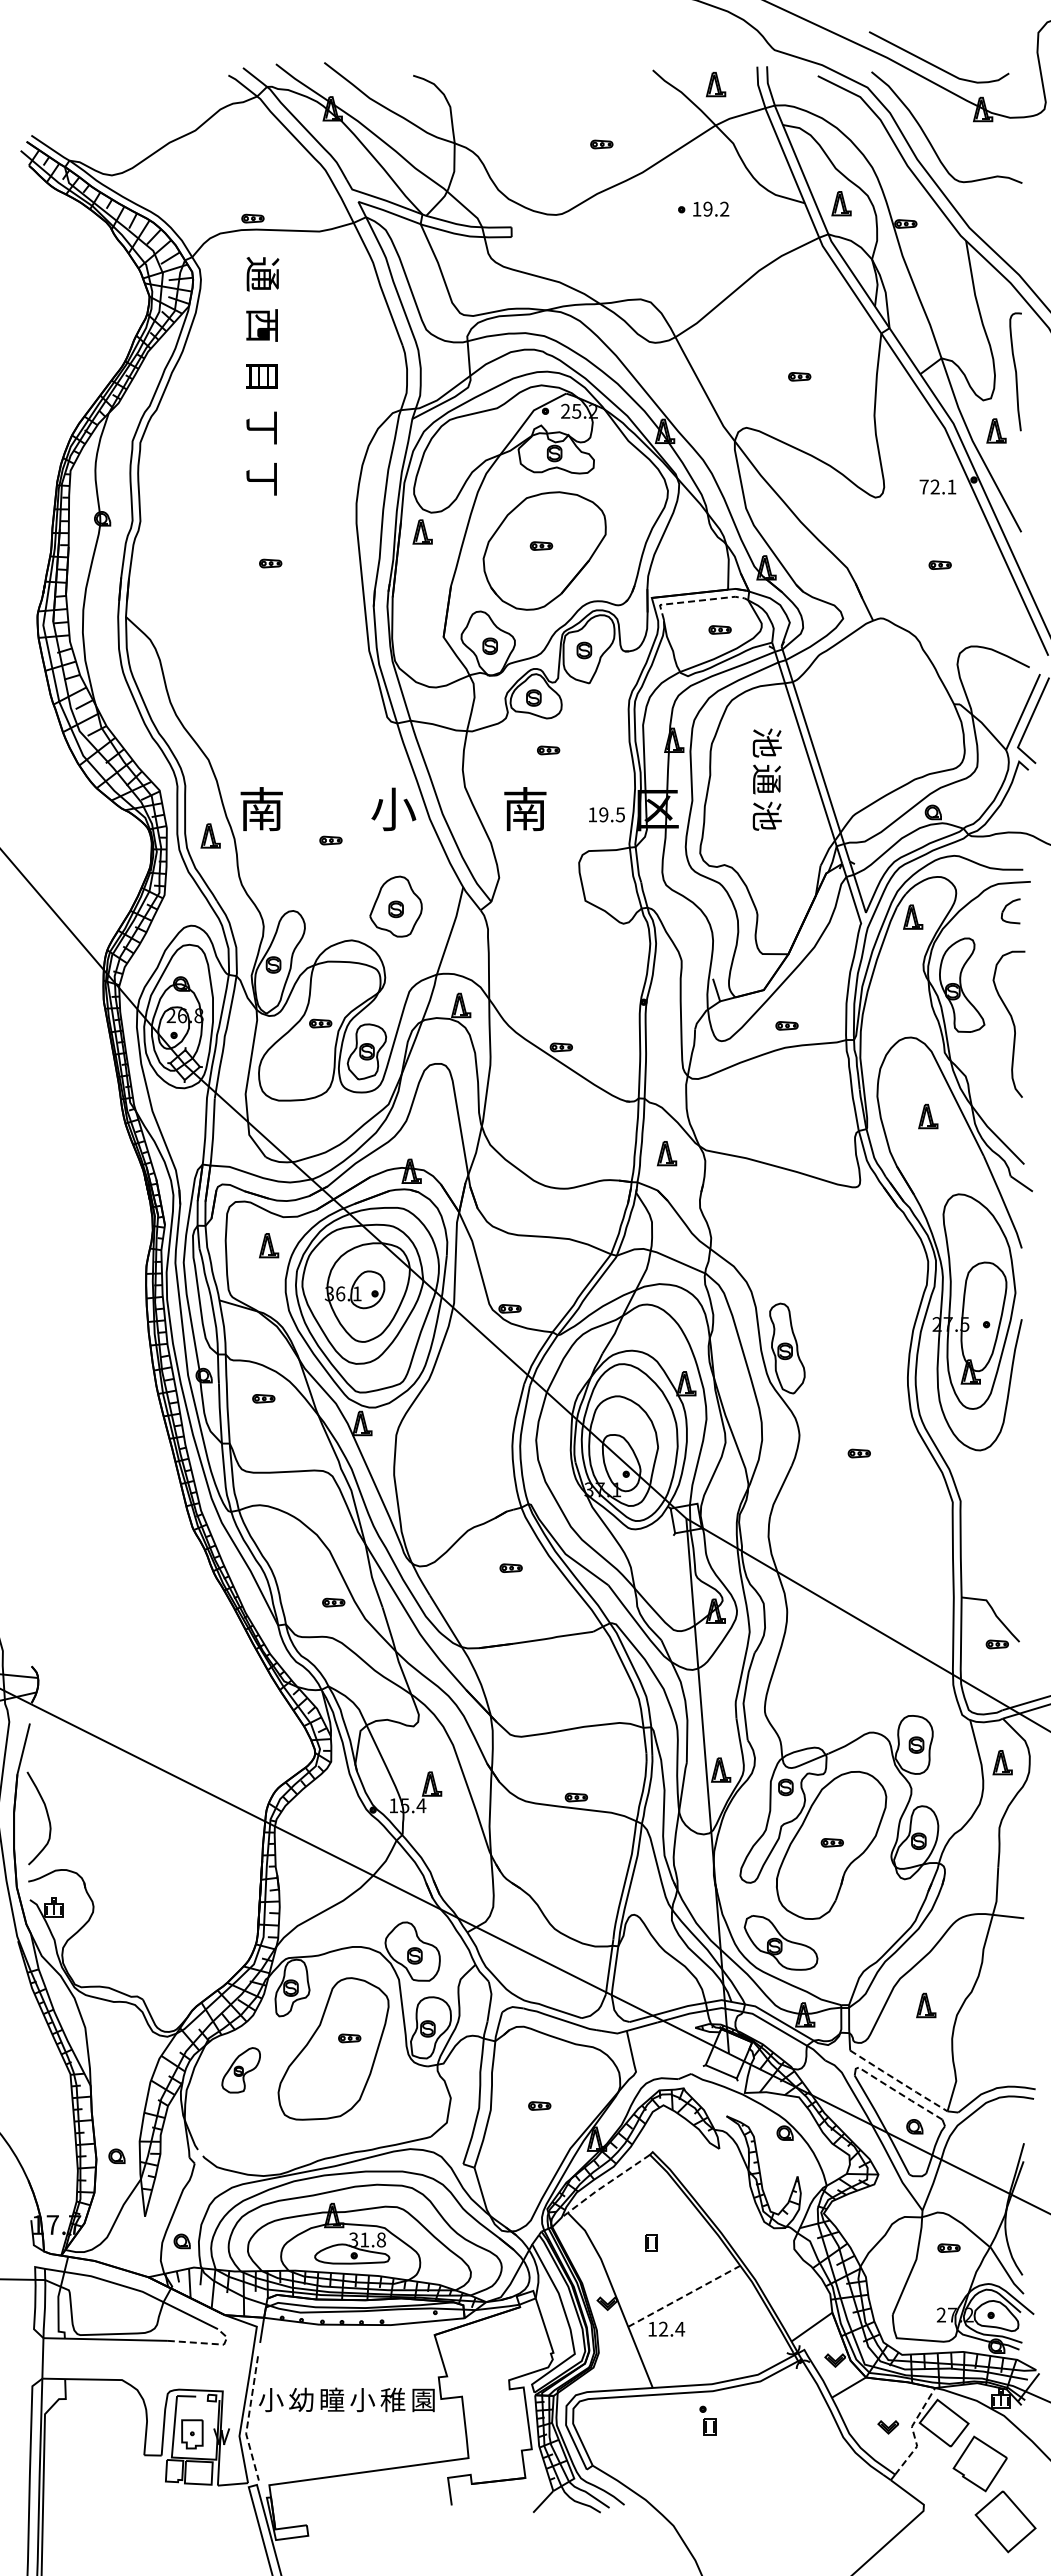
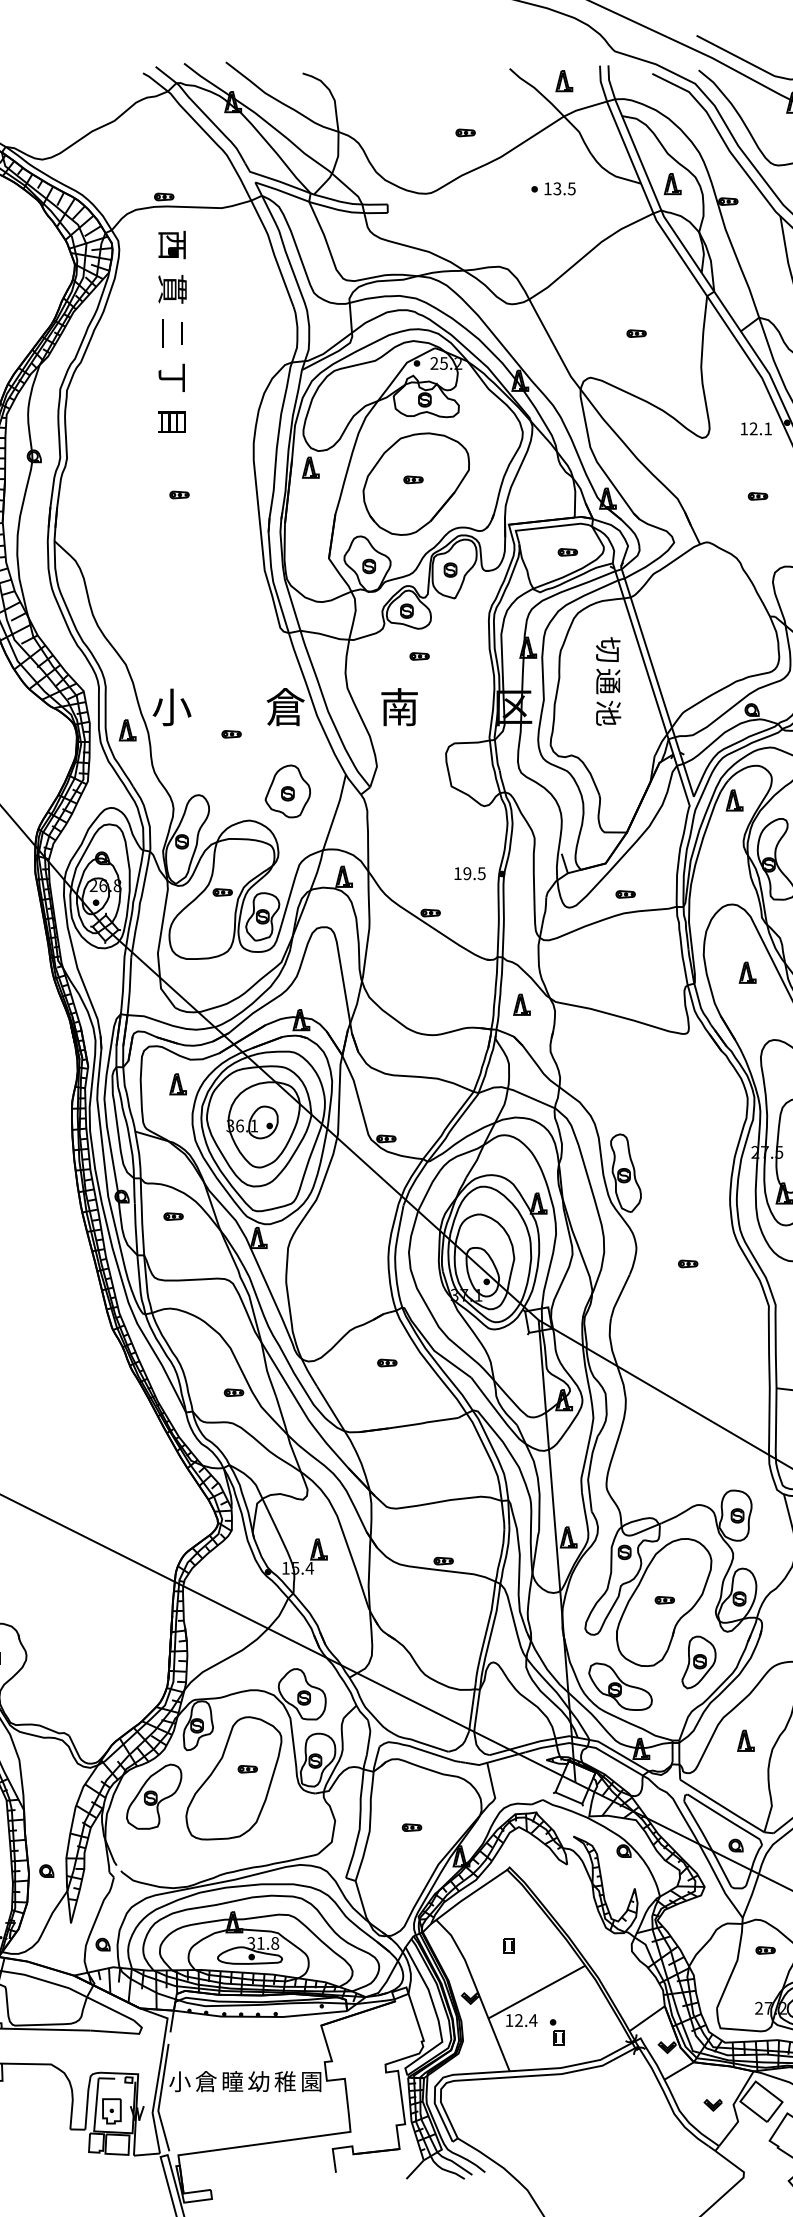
text: (716, 208) -> (564, 188), 19.2 -> 13.5
text: (262, 274) -> (172, 245), 通 -> 西
text: (262, 325) -> (172, 289), 西 -> 貫
text: (261, 376) -> (171, 333), 目 -> 二
text: (261, 478) -> (171, 421), 丁 -> 目
text: (923, 486) -> (743, 428), 72.1 -> 12.1
line: (694, 601) -> (545, 527), dashed -> solid
text: (766, 742) -> (607, 649), 池 -> 切
text: (261, 809) -> (171, 707), 南 -> 小
text: (393, 809) -> (285, 707), 小 -> 倉
text: (606, 814) -> (469, 873), moved
part: (871, 1914) -> (698, 1662), added
part: (240, 2070) -> (153, 1796), size x1.67
line: (899, 2081) -> (722, 1806), dashed -> solid
line: (900, 2093) -> (723, 1816), dashed -> solid
line: (604, 2185) -> (467, 1896), dashed -> solid
line: (684, 2296) -> (537, 1992), dashed -> solid
line: (207, 2343) -> (124, 2032), dashed -> solid
text: (301, 2399) -> (206, 2081), 幼 -> 倉
text: (362, 2399) -> (258, 2081), 小 -> 幼
line: (248, 2420) -> (160, 2099), dashed -> solid
part: (707, 2420) -> (556, 2032), moved
line: (913, 2431) -> (734, 2108), dashed -> solid

